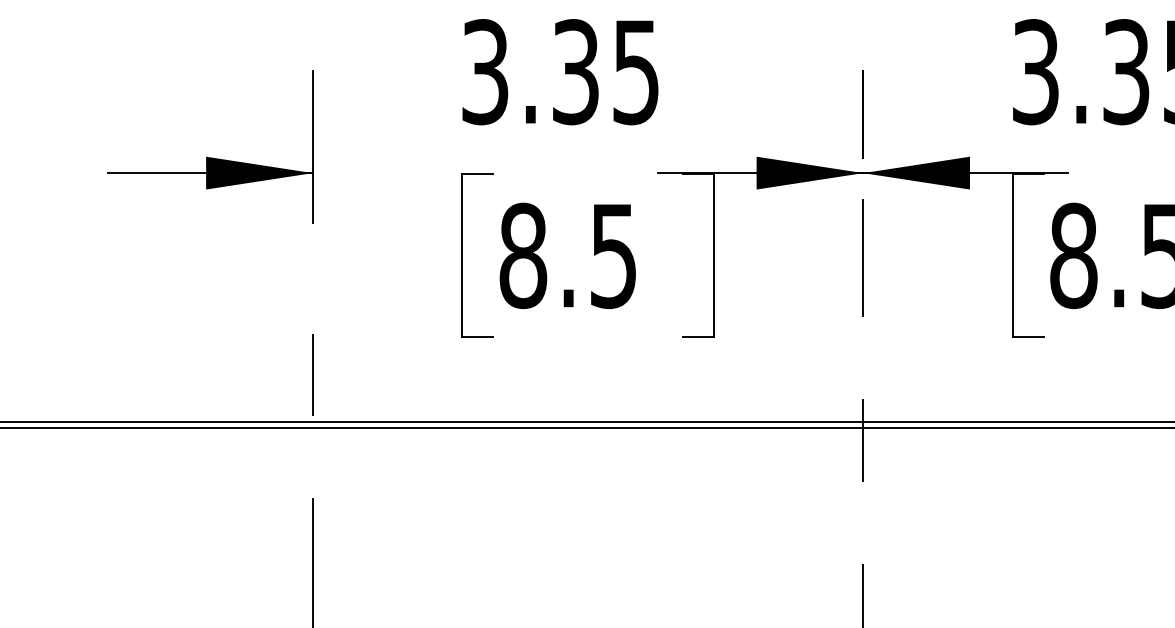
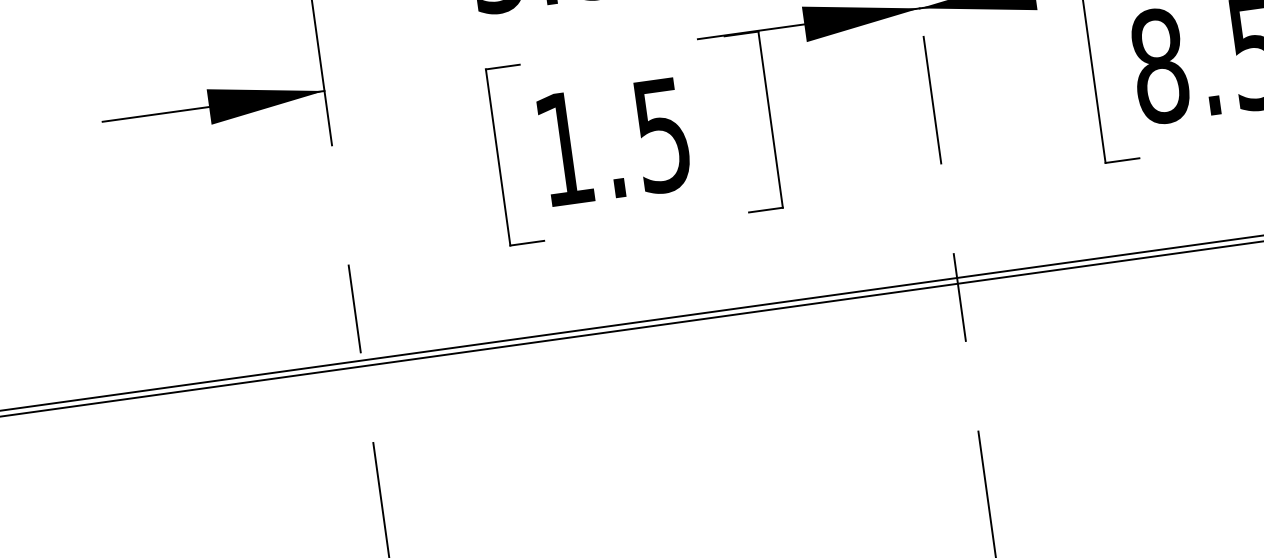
text: (523, 255) -> (564, 148), 8.5 -> 1.5

